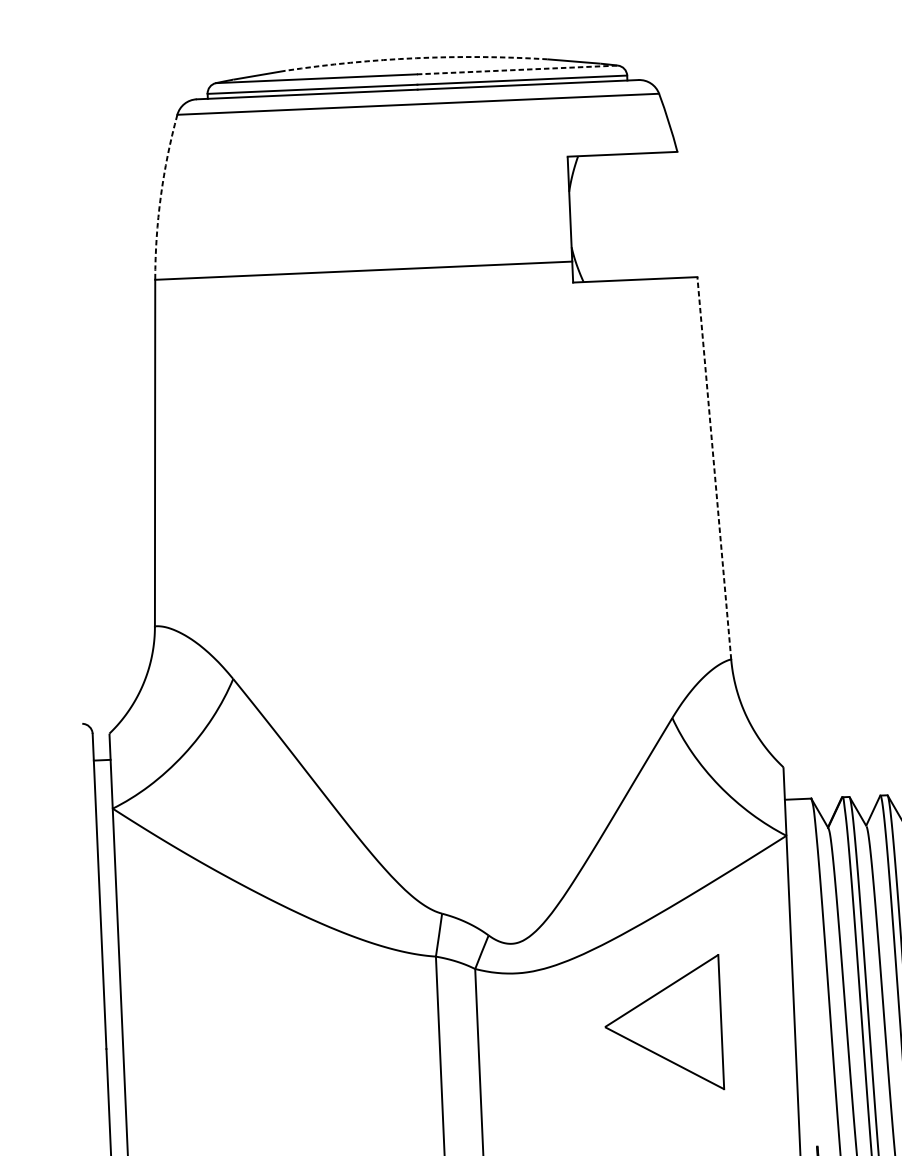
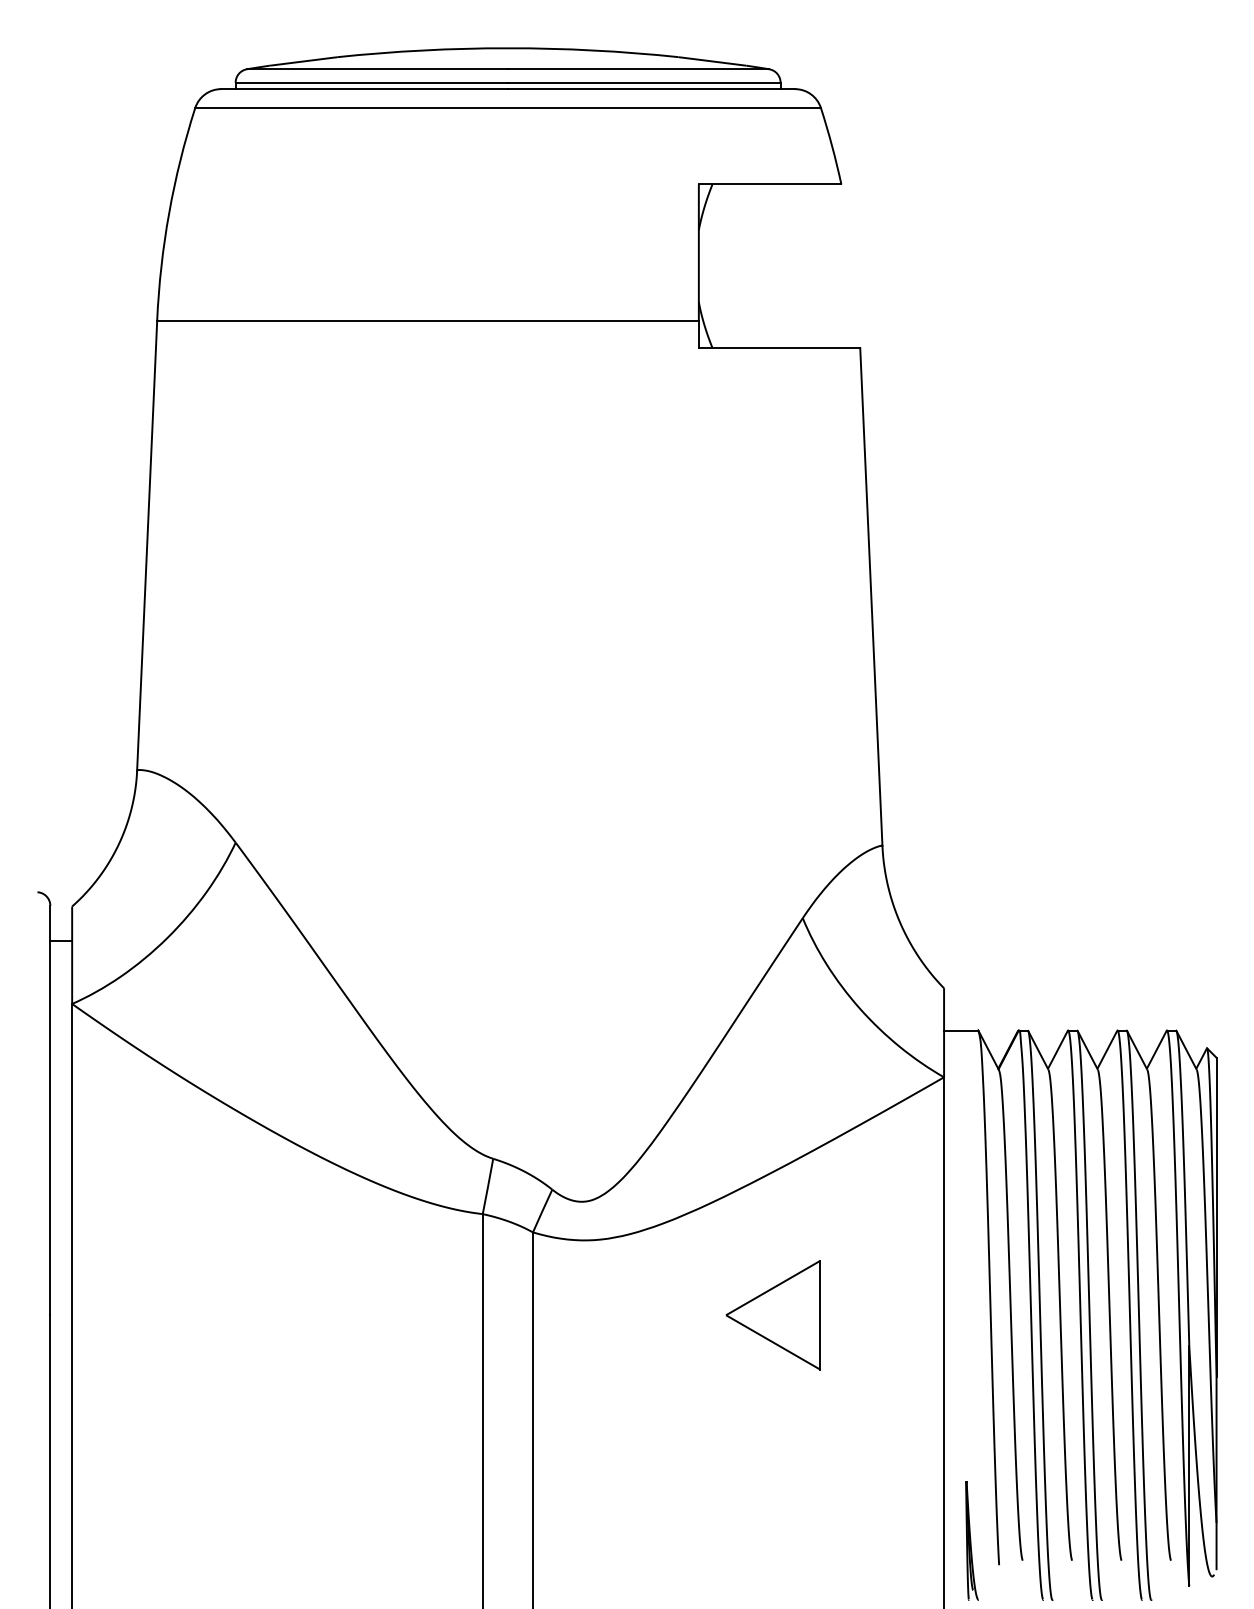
arc: (416, 58) -> (508, 48), dashed -> solid
line: (517, 70) -> (638, 69), dashed -> solid
arc: (161, 196) -> (169, 213), dashed -> solid
line: (714, 468) -> (871, 596), dashed -> solid
part: (662, 1024) -> (772, 1315), size x0.62

